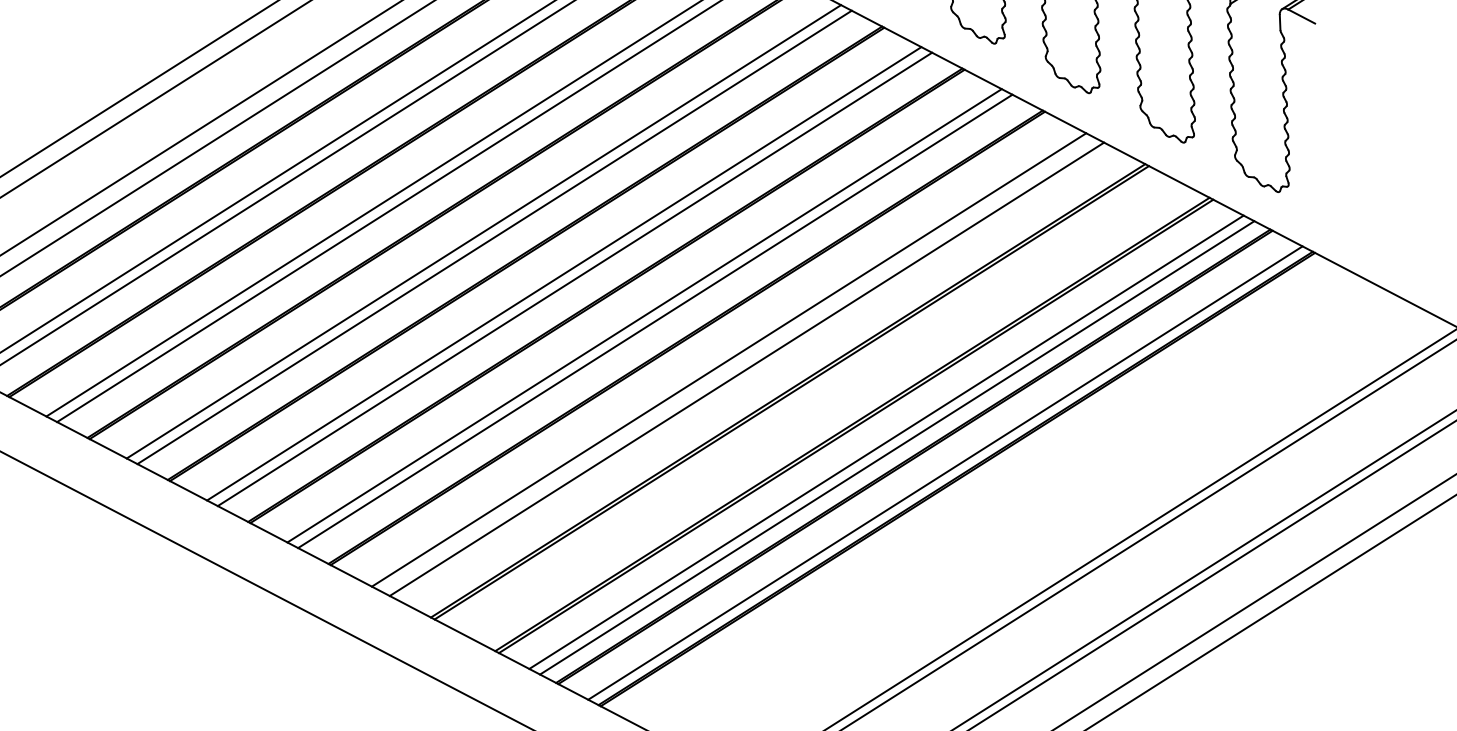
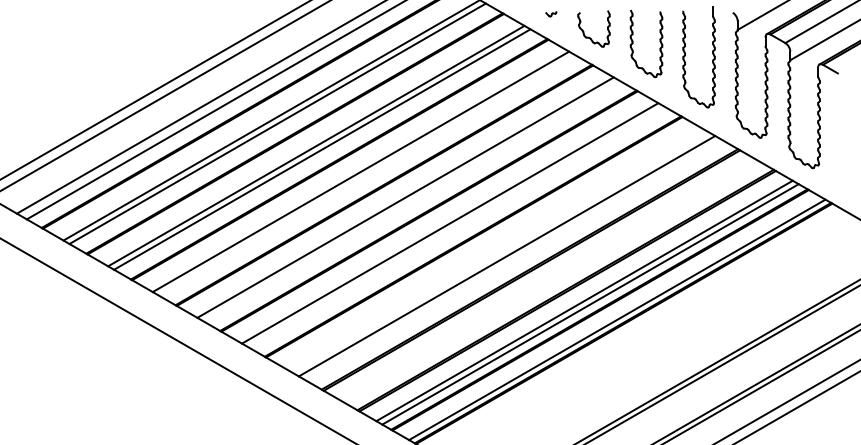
line: (493, 237) -> (366, 175), removed
line: (574, 278) -> (411, 200), removed
line: (654, 320) -> (455, 226), removed
line: (727, 360) -> (496, 250), removed

